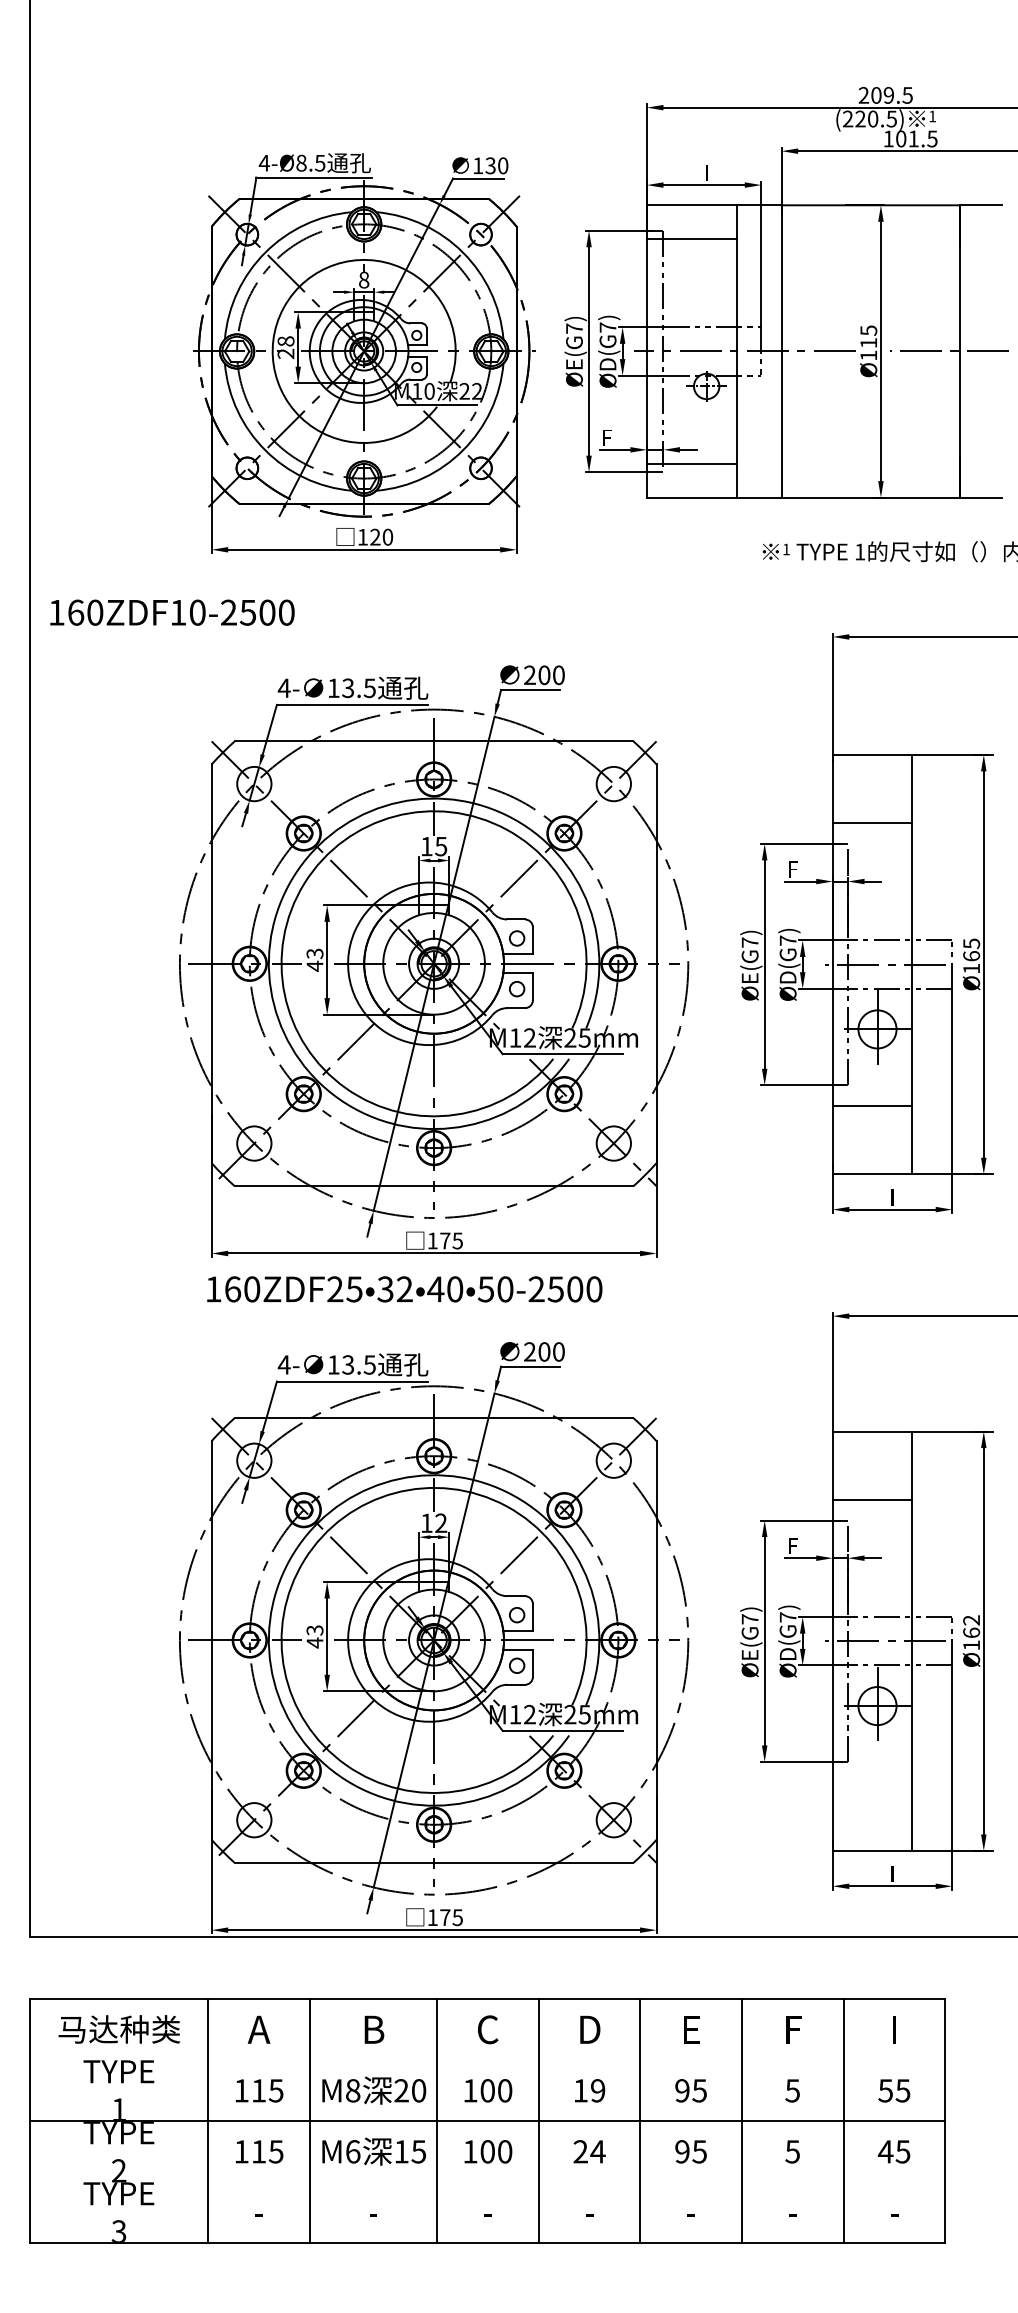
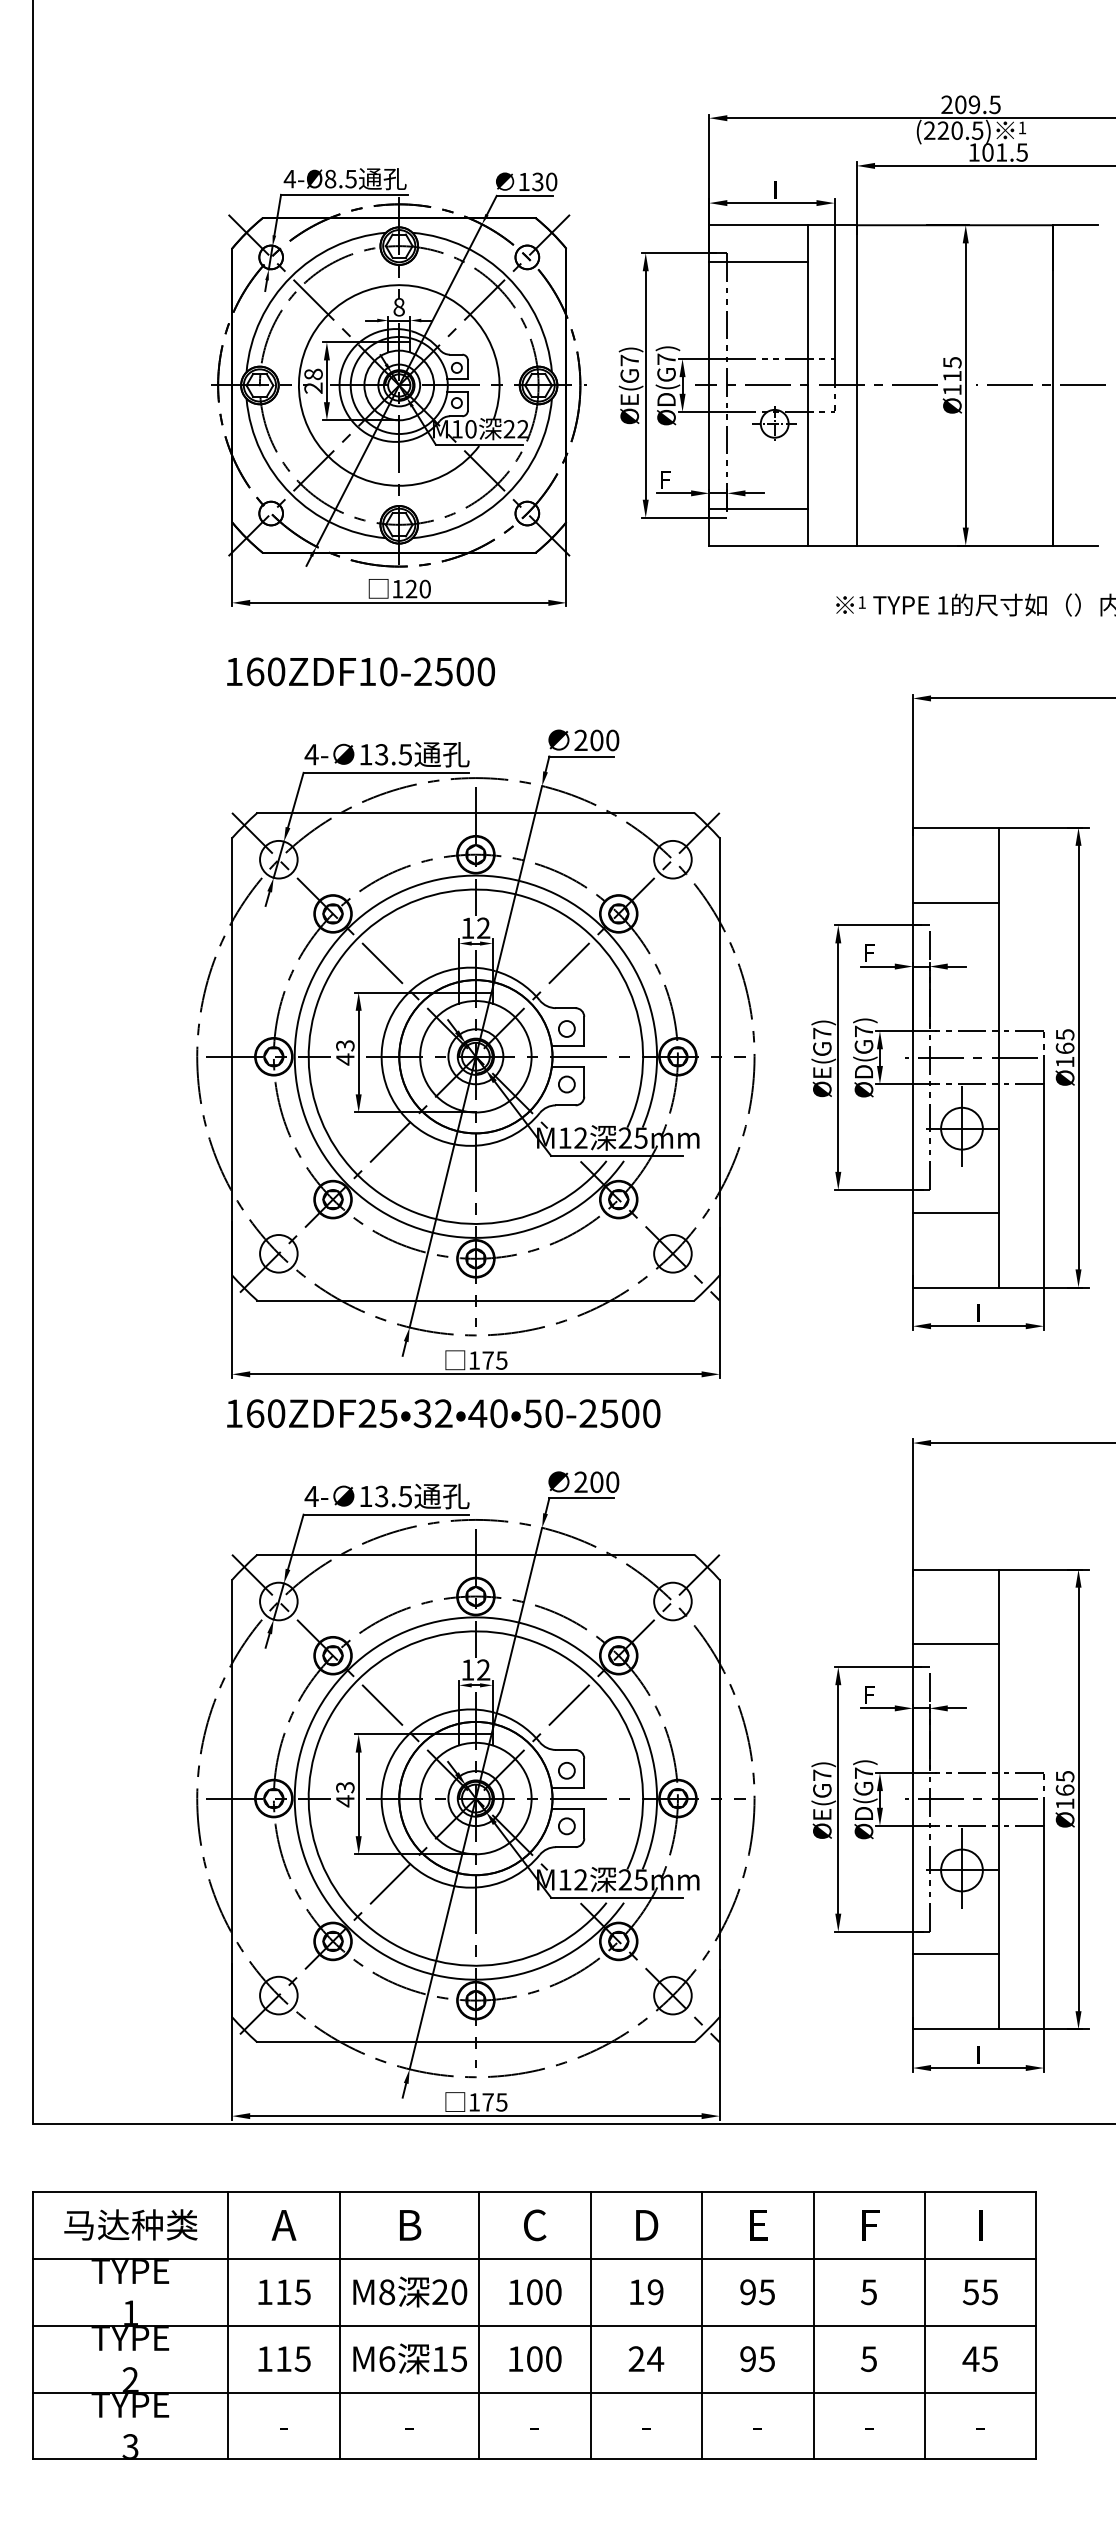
text: (171, 612) -> (360, 671), moved
text: (441, 846) -> (483, 928), 15 -> 12
text: (971, 1620) -> (1064, 1776), Ø162 -> Ø165
line: (871, 1782) -> (955, 1954), added
line: (487, 2060) -> (534, 2258), added
line: (487, 2182) -> (534, 2392), added

